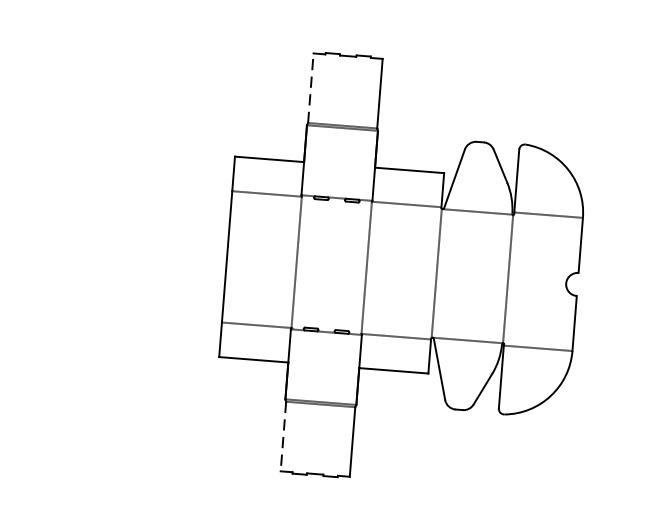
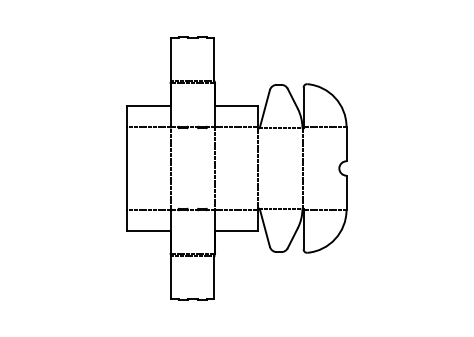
line: (311, 87) -> (171, 59), dashed -> solid
line: (283, 436) -> (171, 277), dashed -> solid

